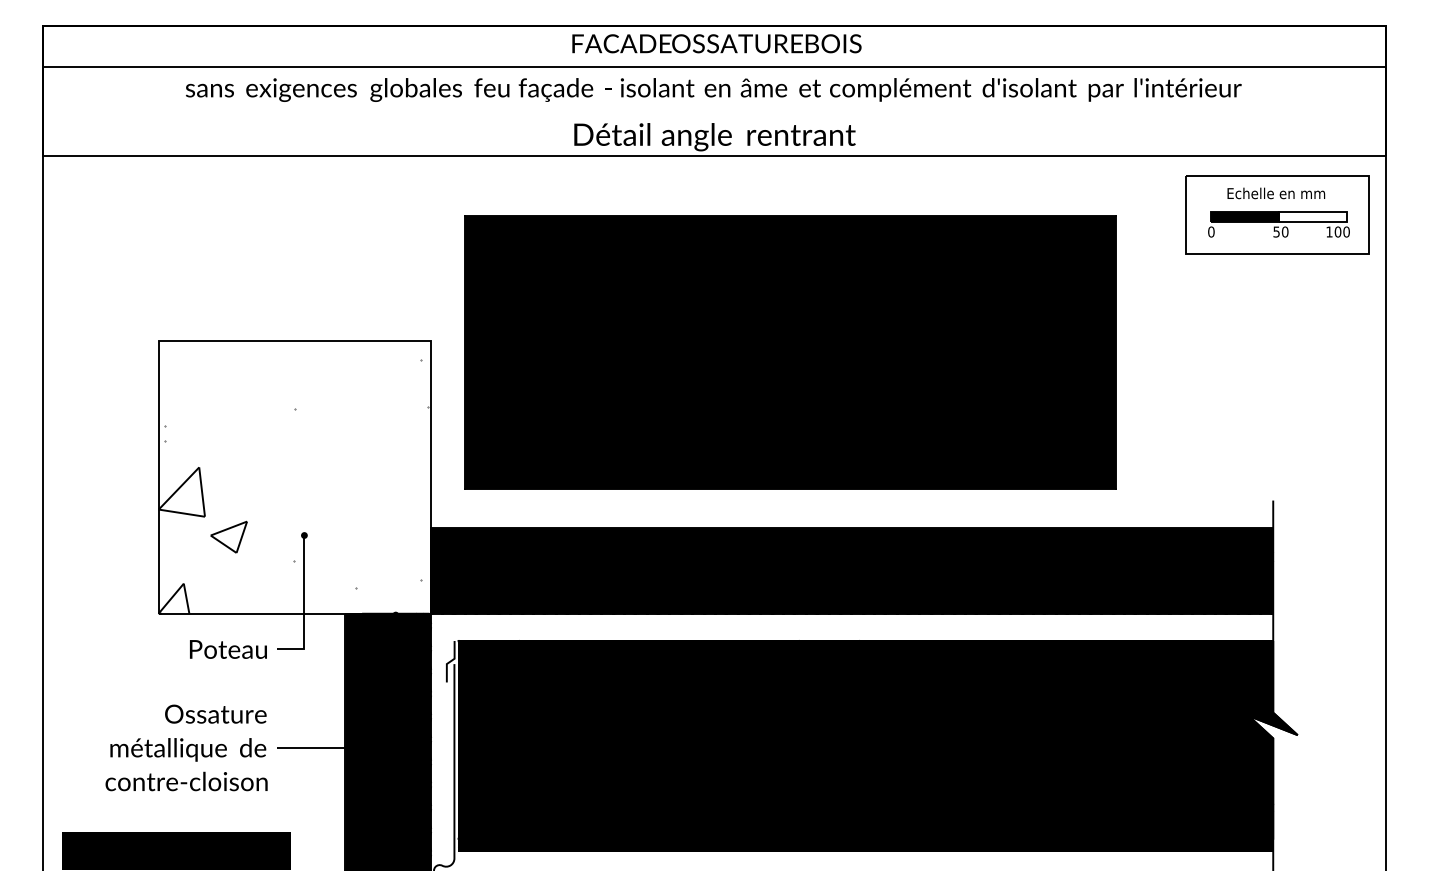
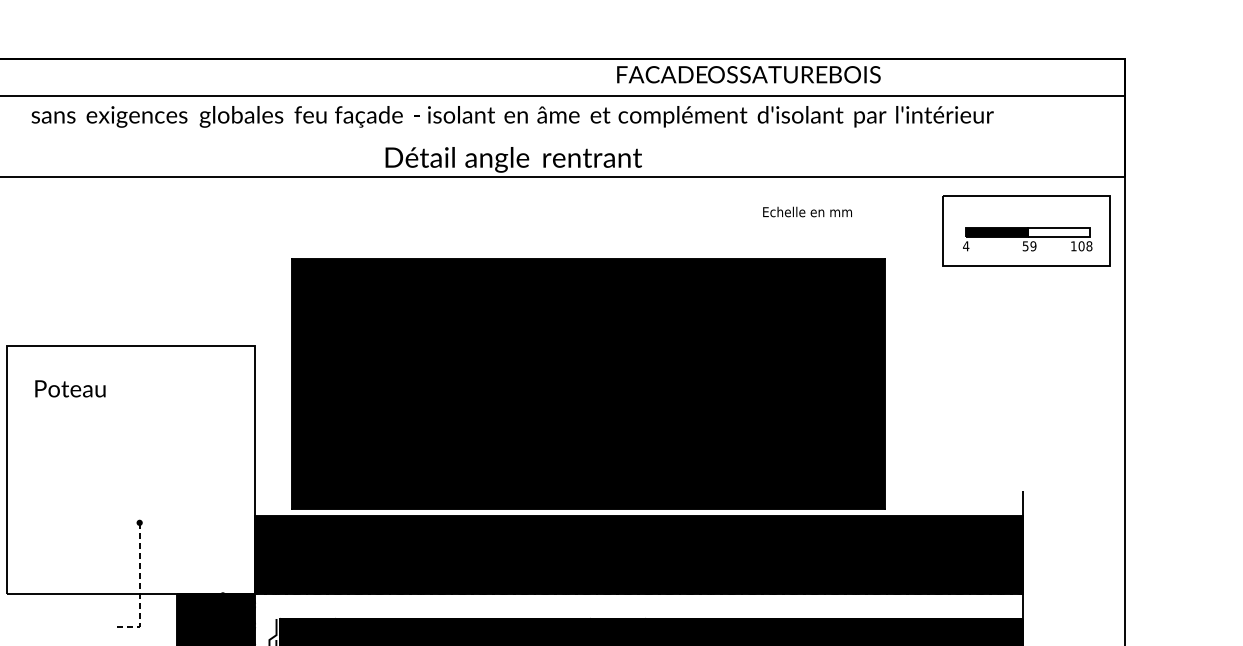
text: (716, 43) -> (748, 74), moved
text: (1276, 193) -> (807, 212), moved
text: (1210, 231) -> (965, 245), 0 -> 4
text: (1284, 231) -> (1032, 245), 50 -> 59
text: (1346, 231) -> (1089, 245), 100 -> 108
part: (790, 352) -> (588, 384), moved
hatch: (292, 486) -> (128, 478), removed
line: (304, 607) -> (139, 588), solid -> dashed
text: (228, 649) -> (70, 388), moved

